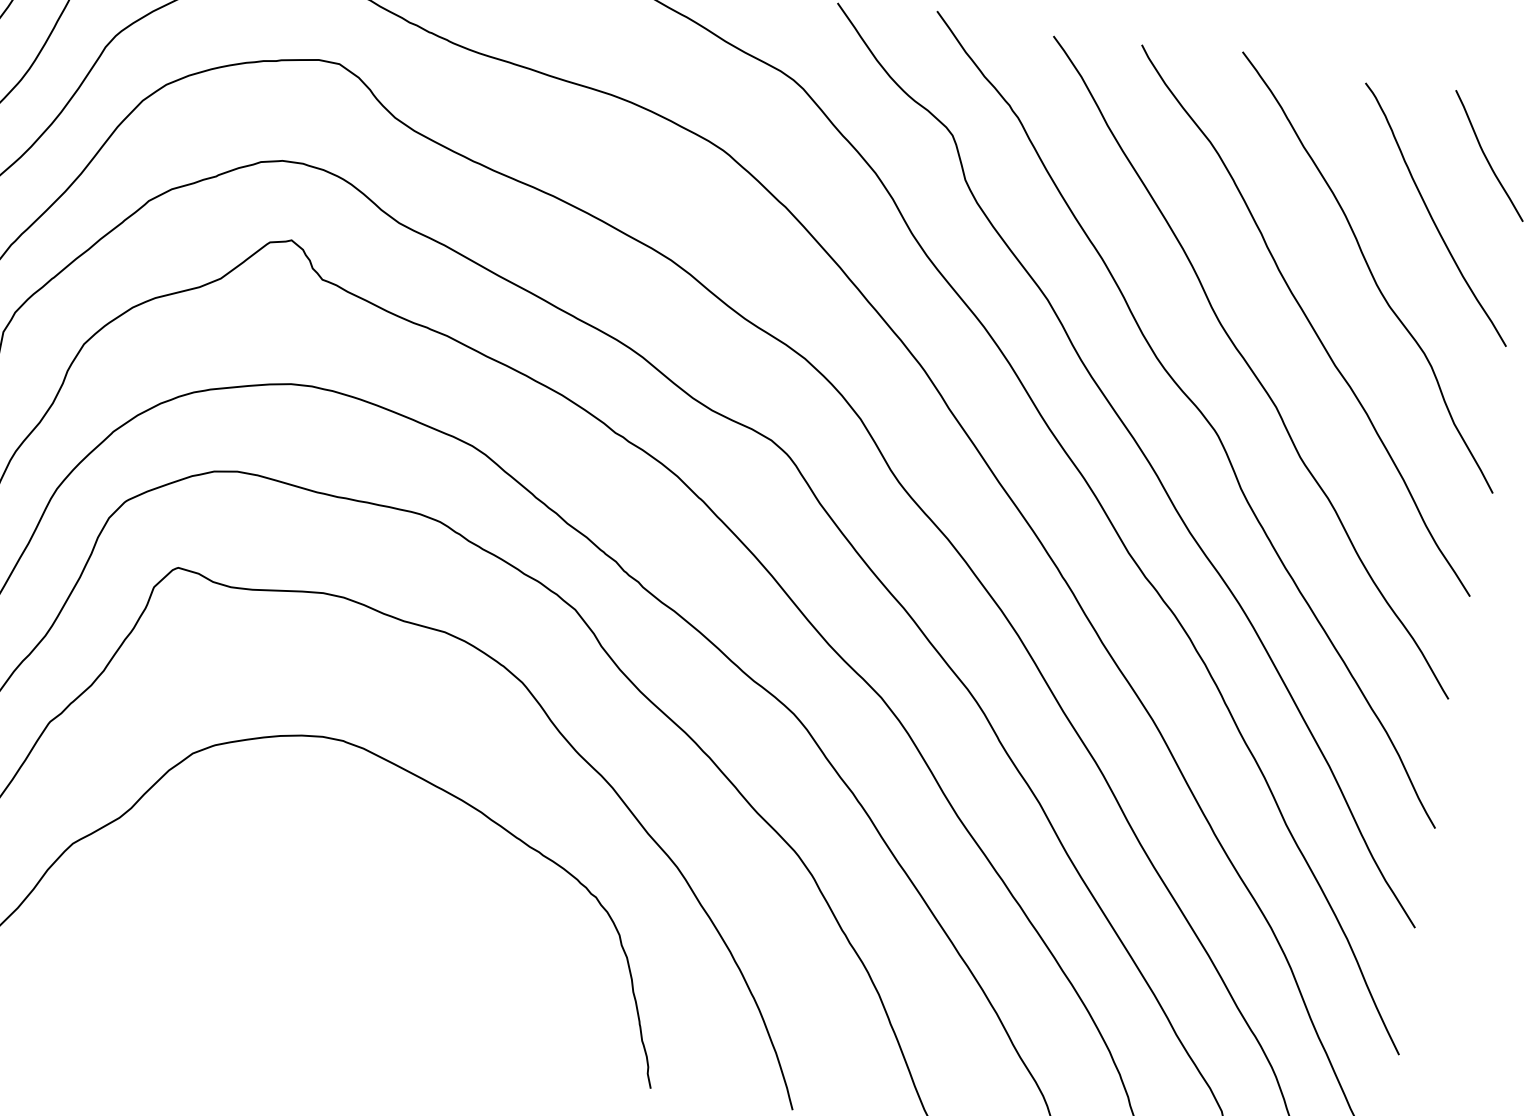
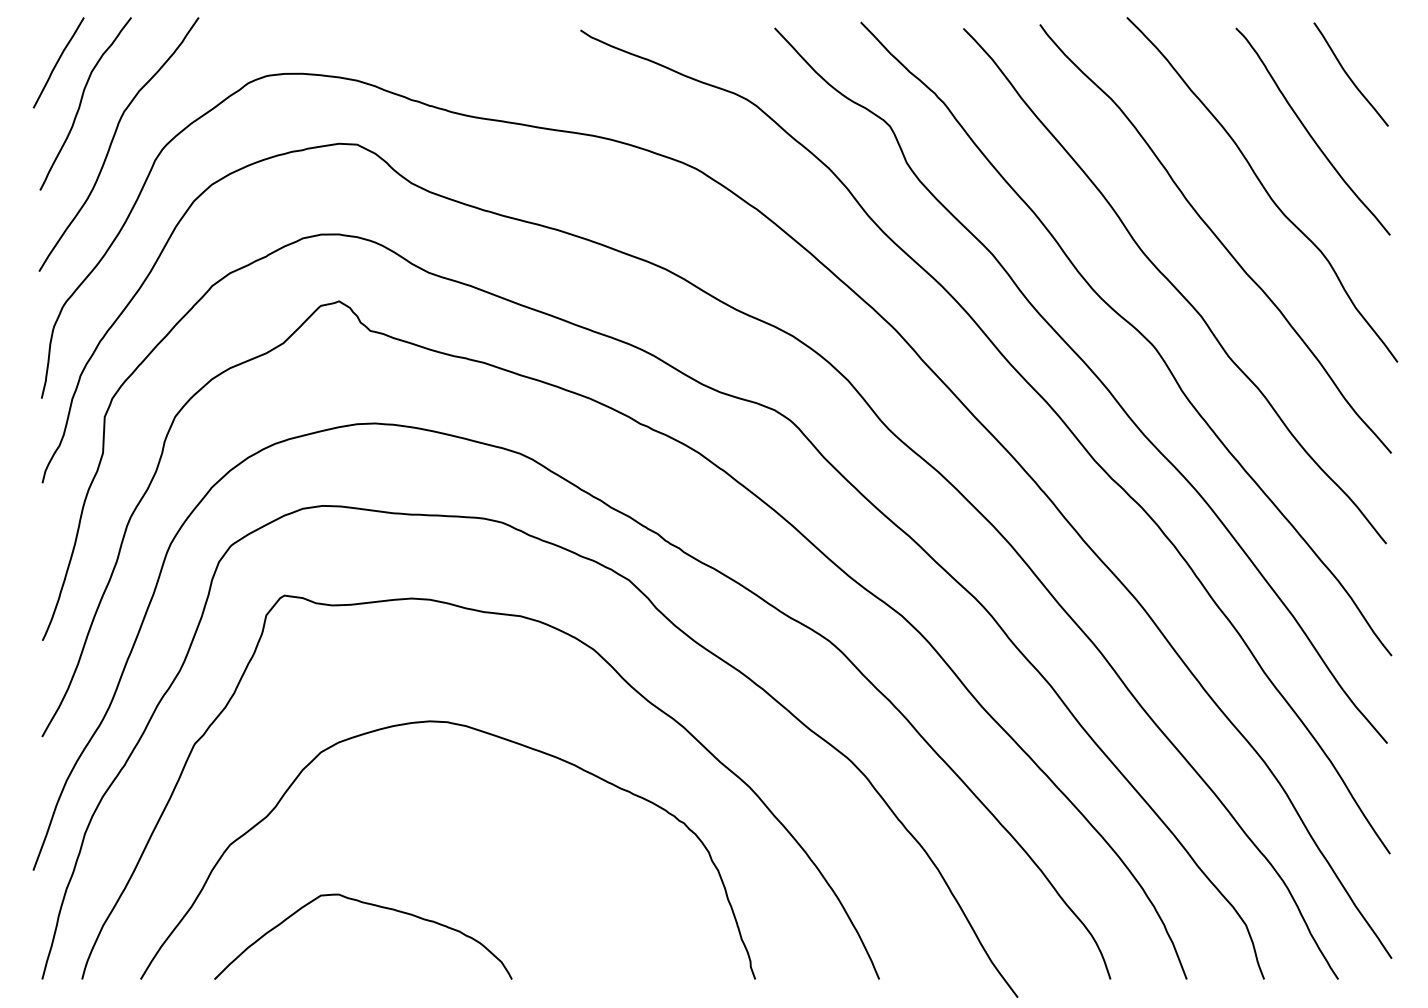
curve: (223, 937) -> (370, 905), added

